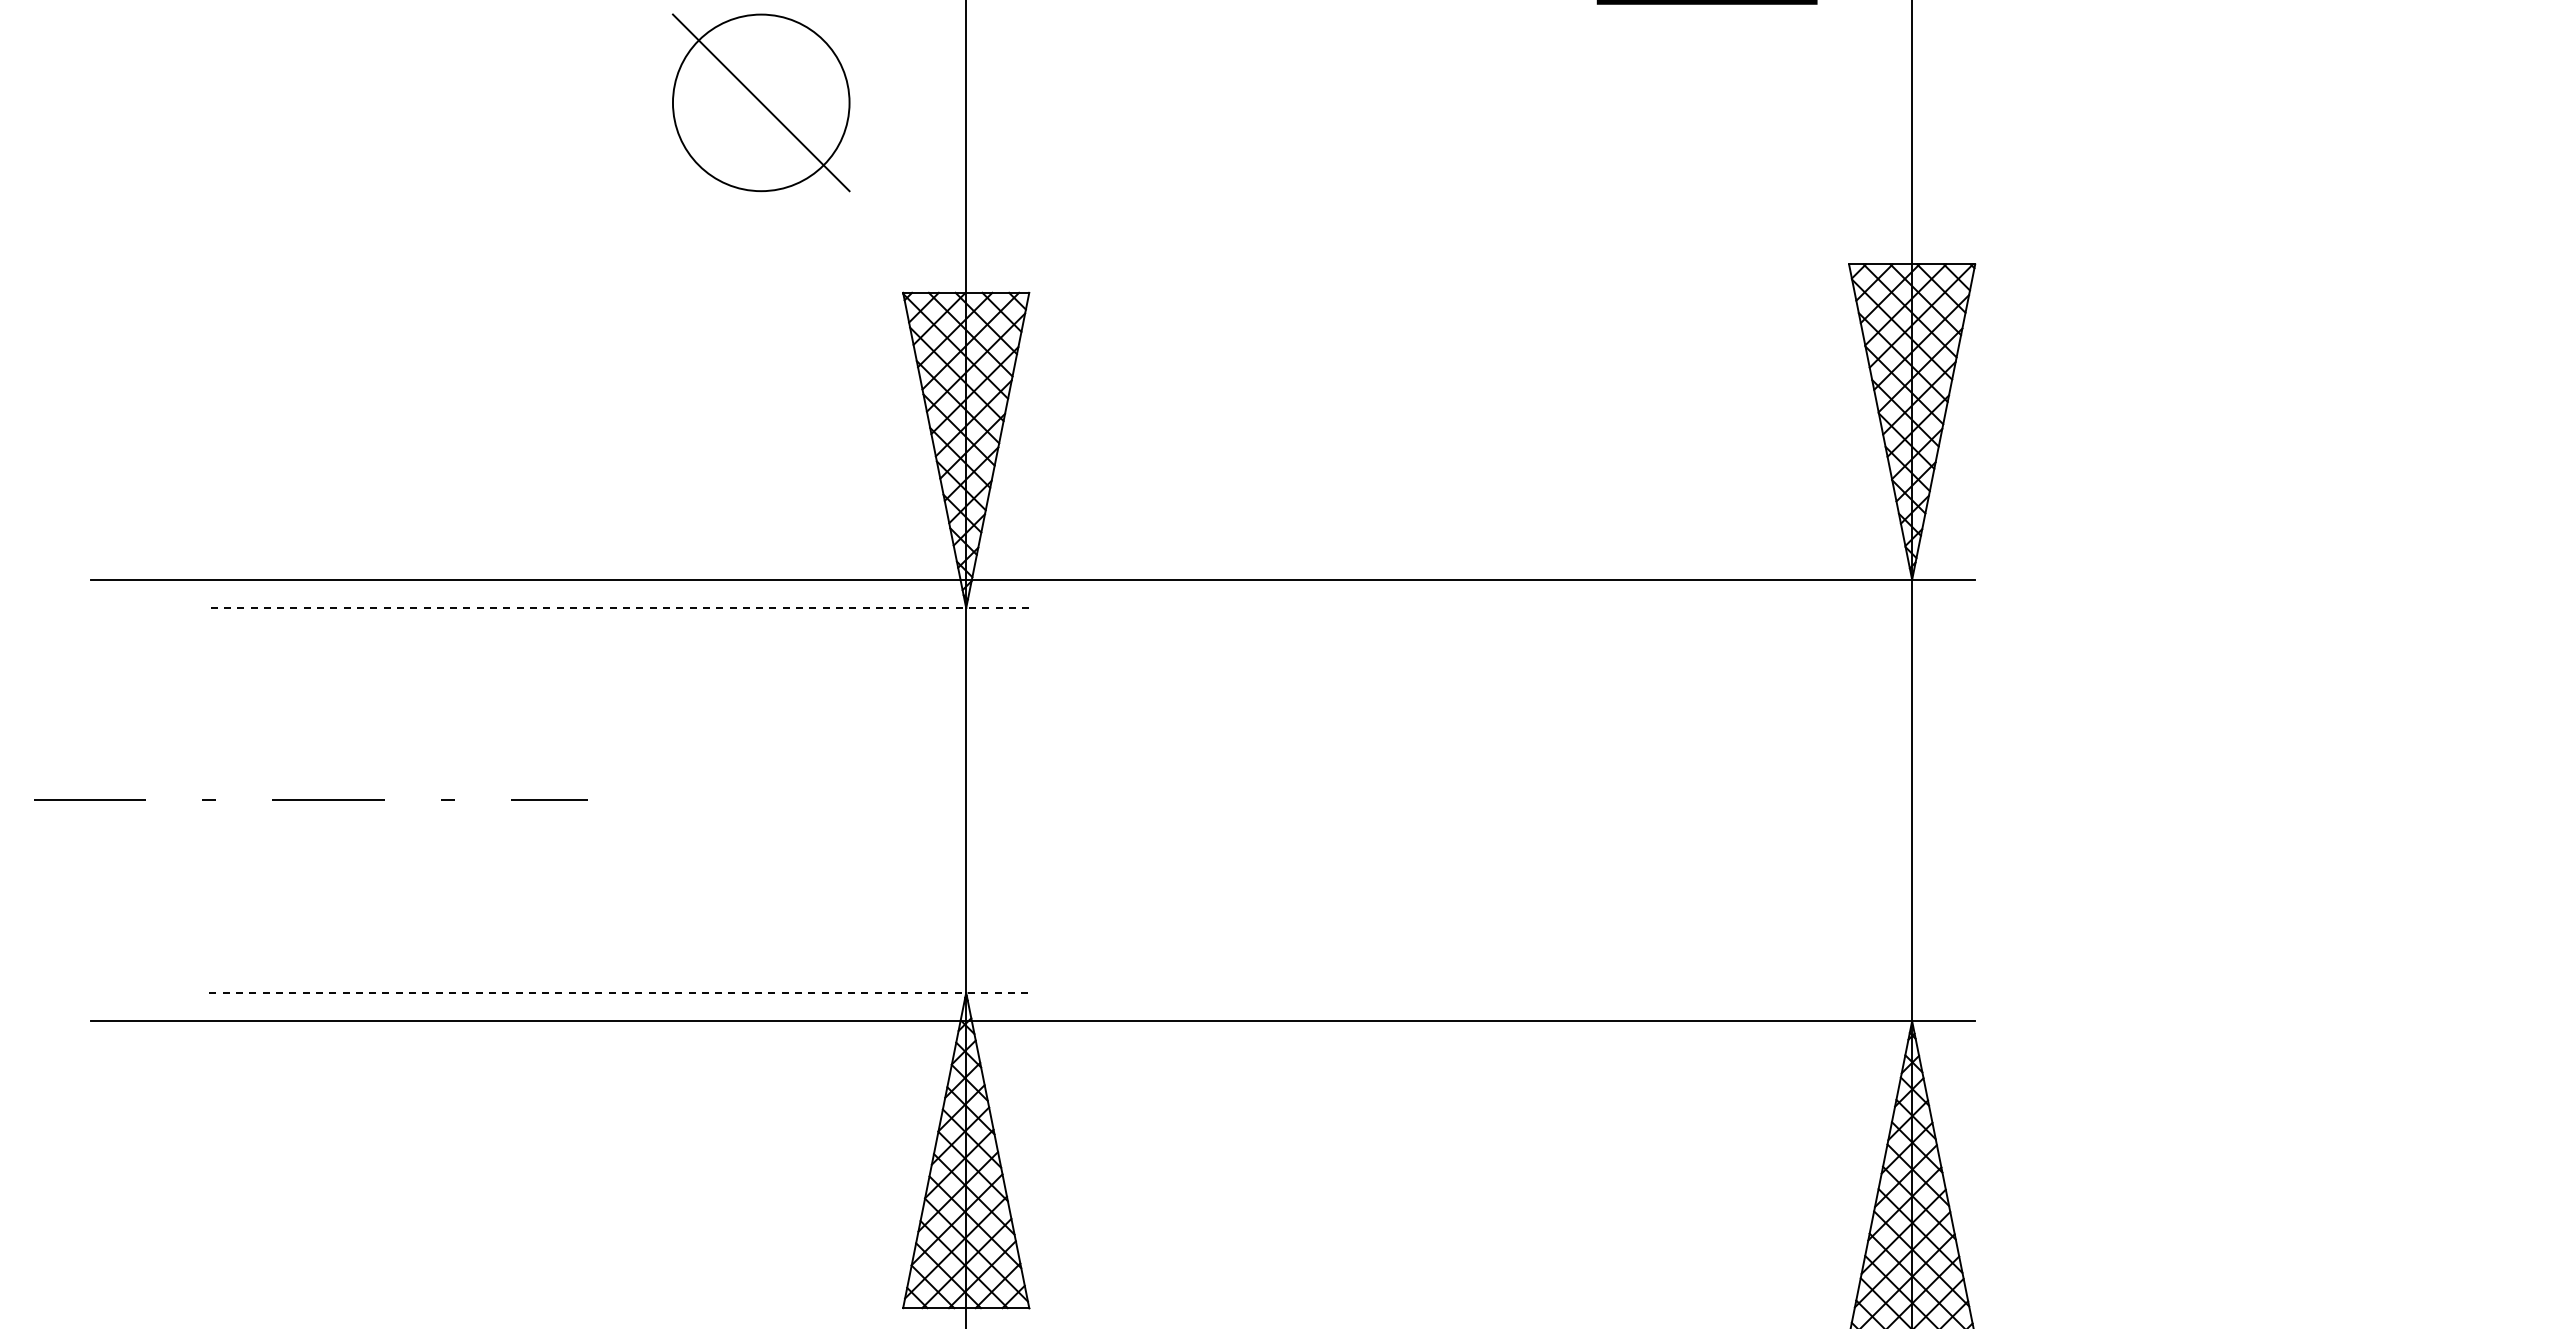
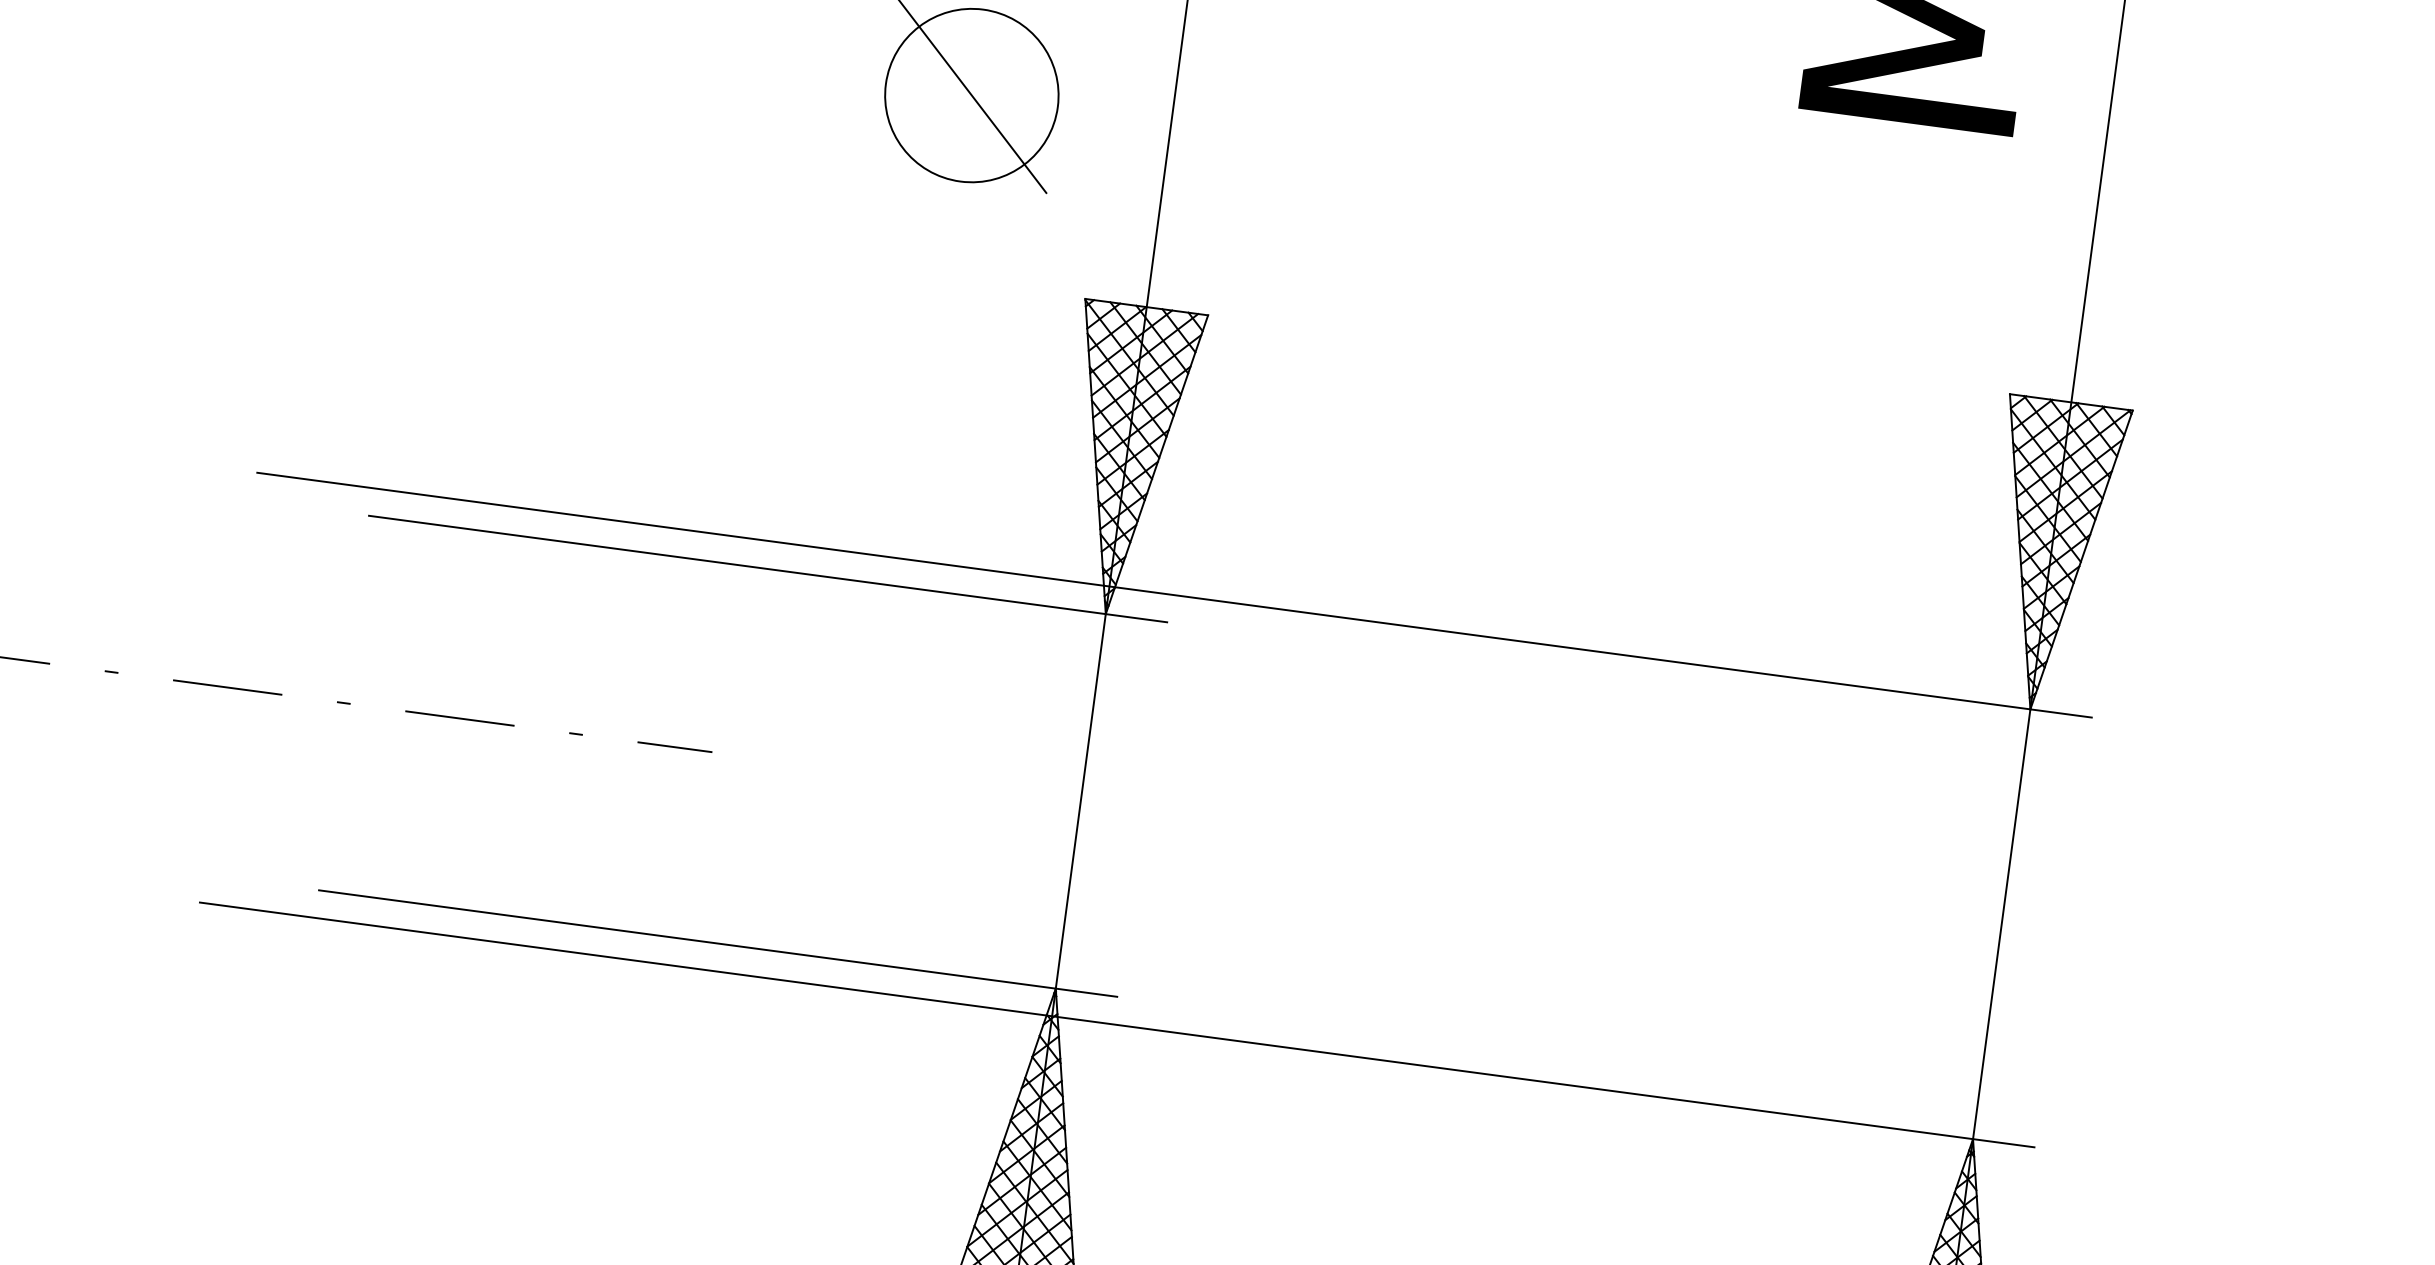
line: (619, 608) -> (768, 569), dashed -> solid
line: (619, 992) -> (718, 943), dashed -> solid

